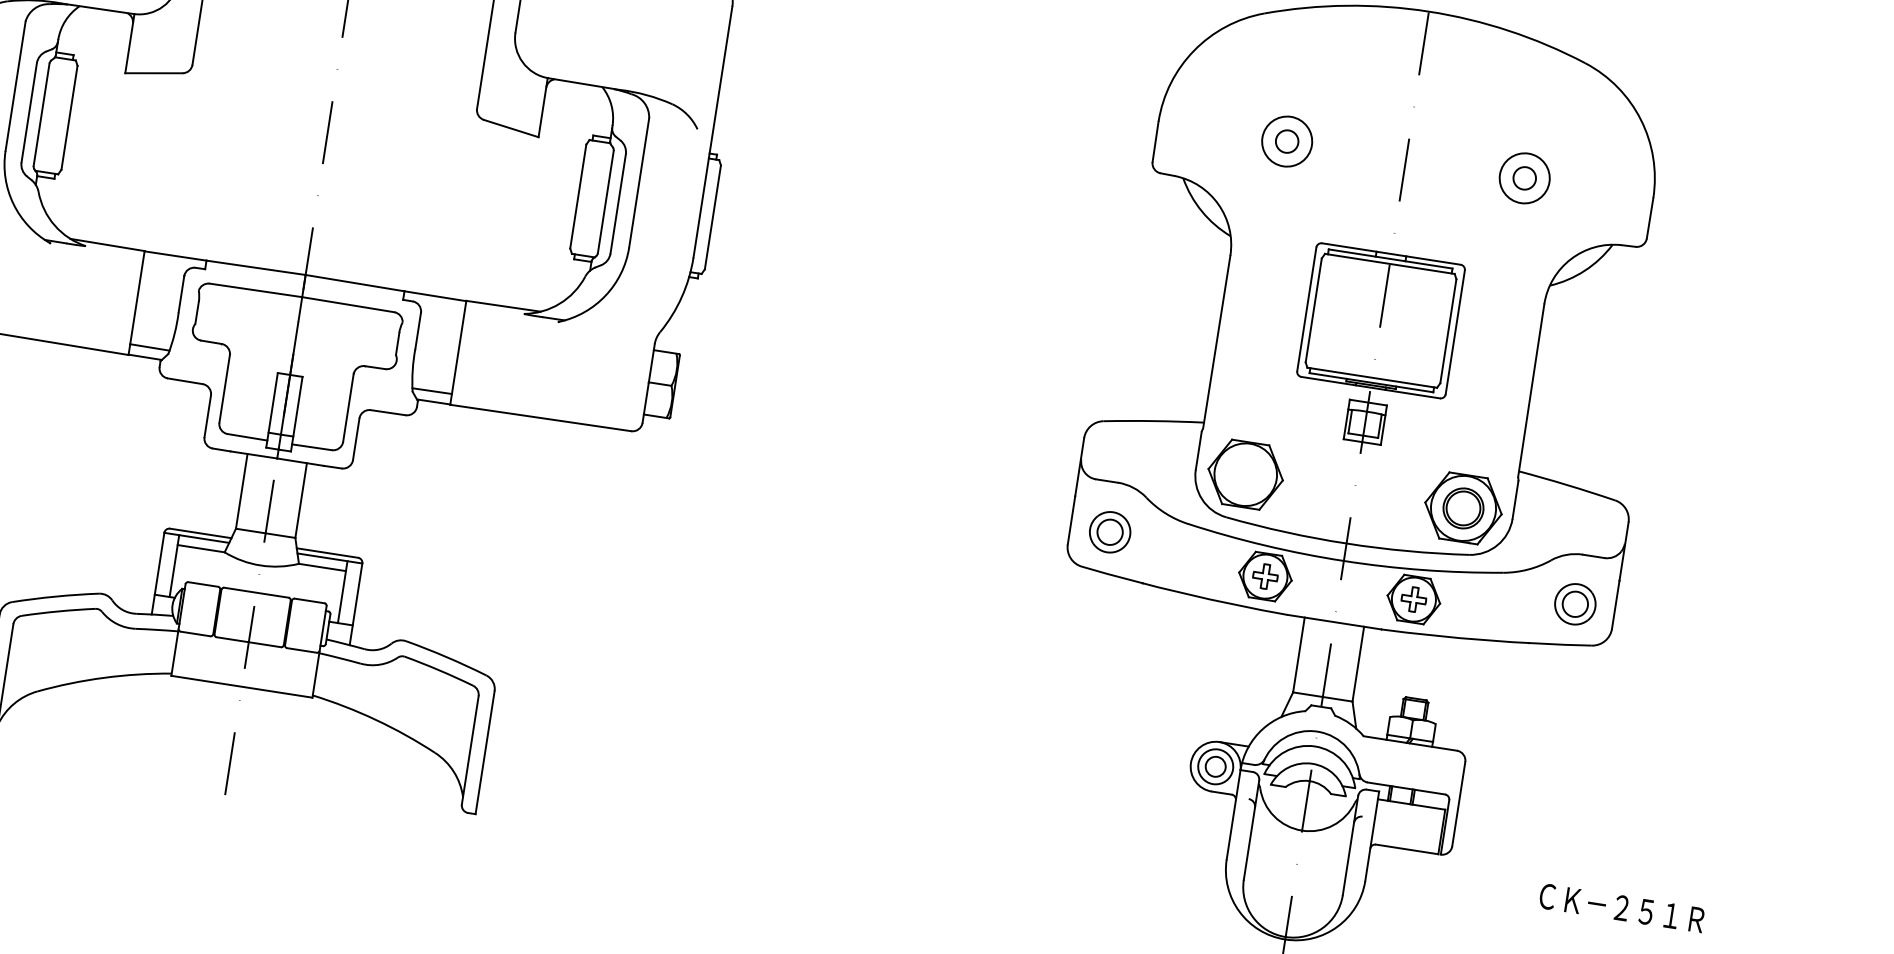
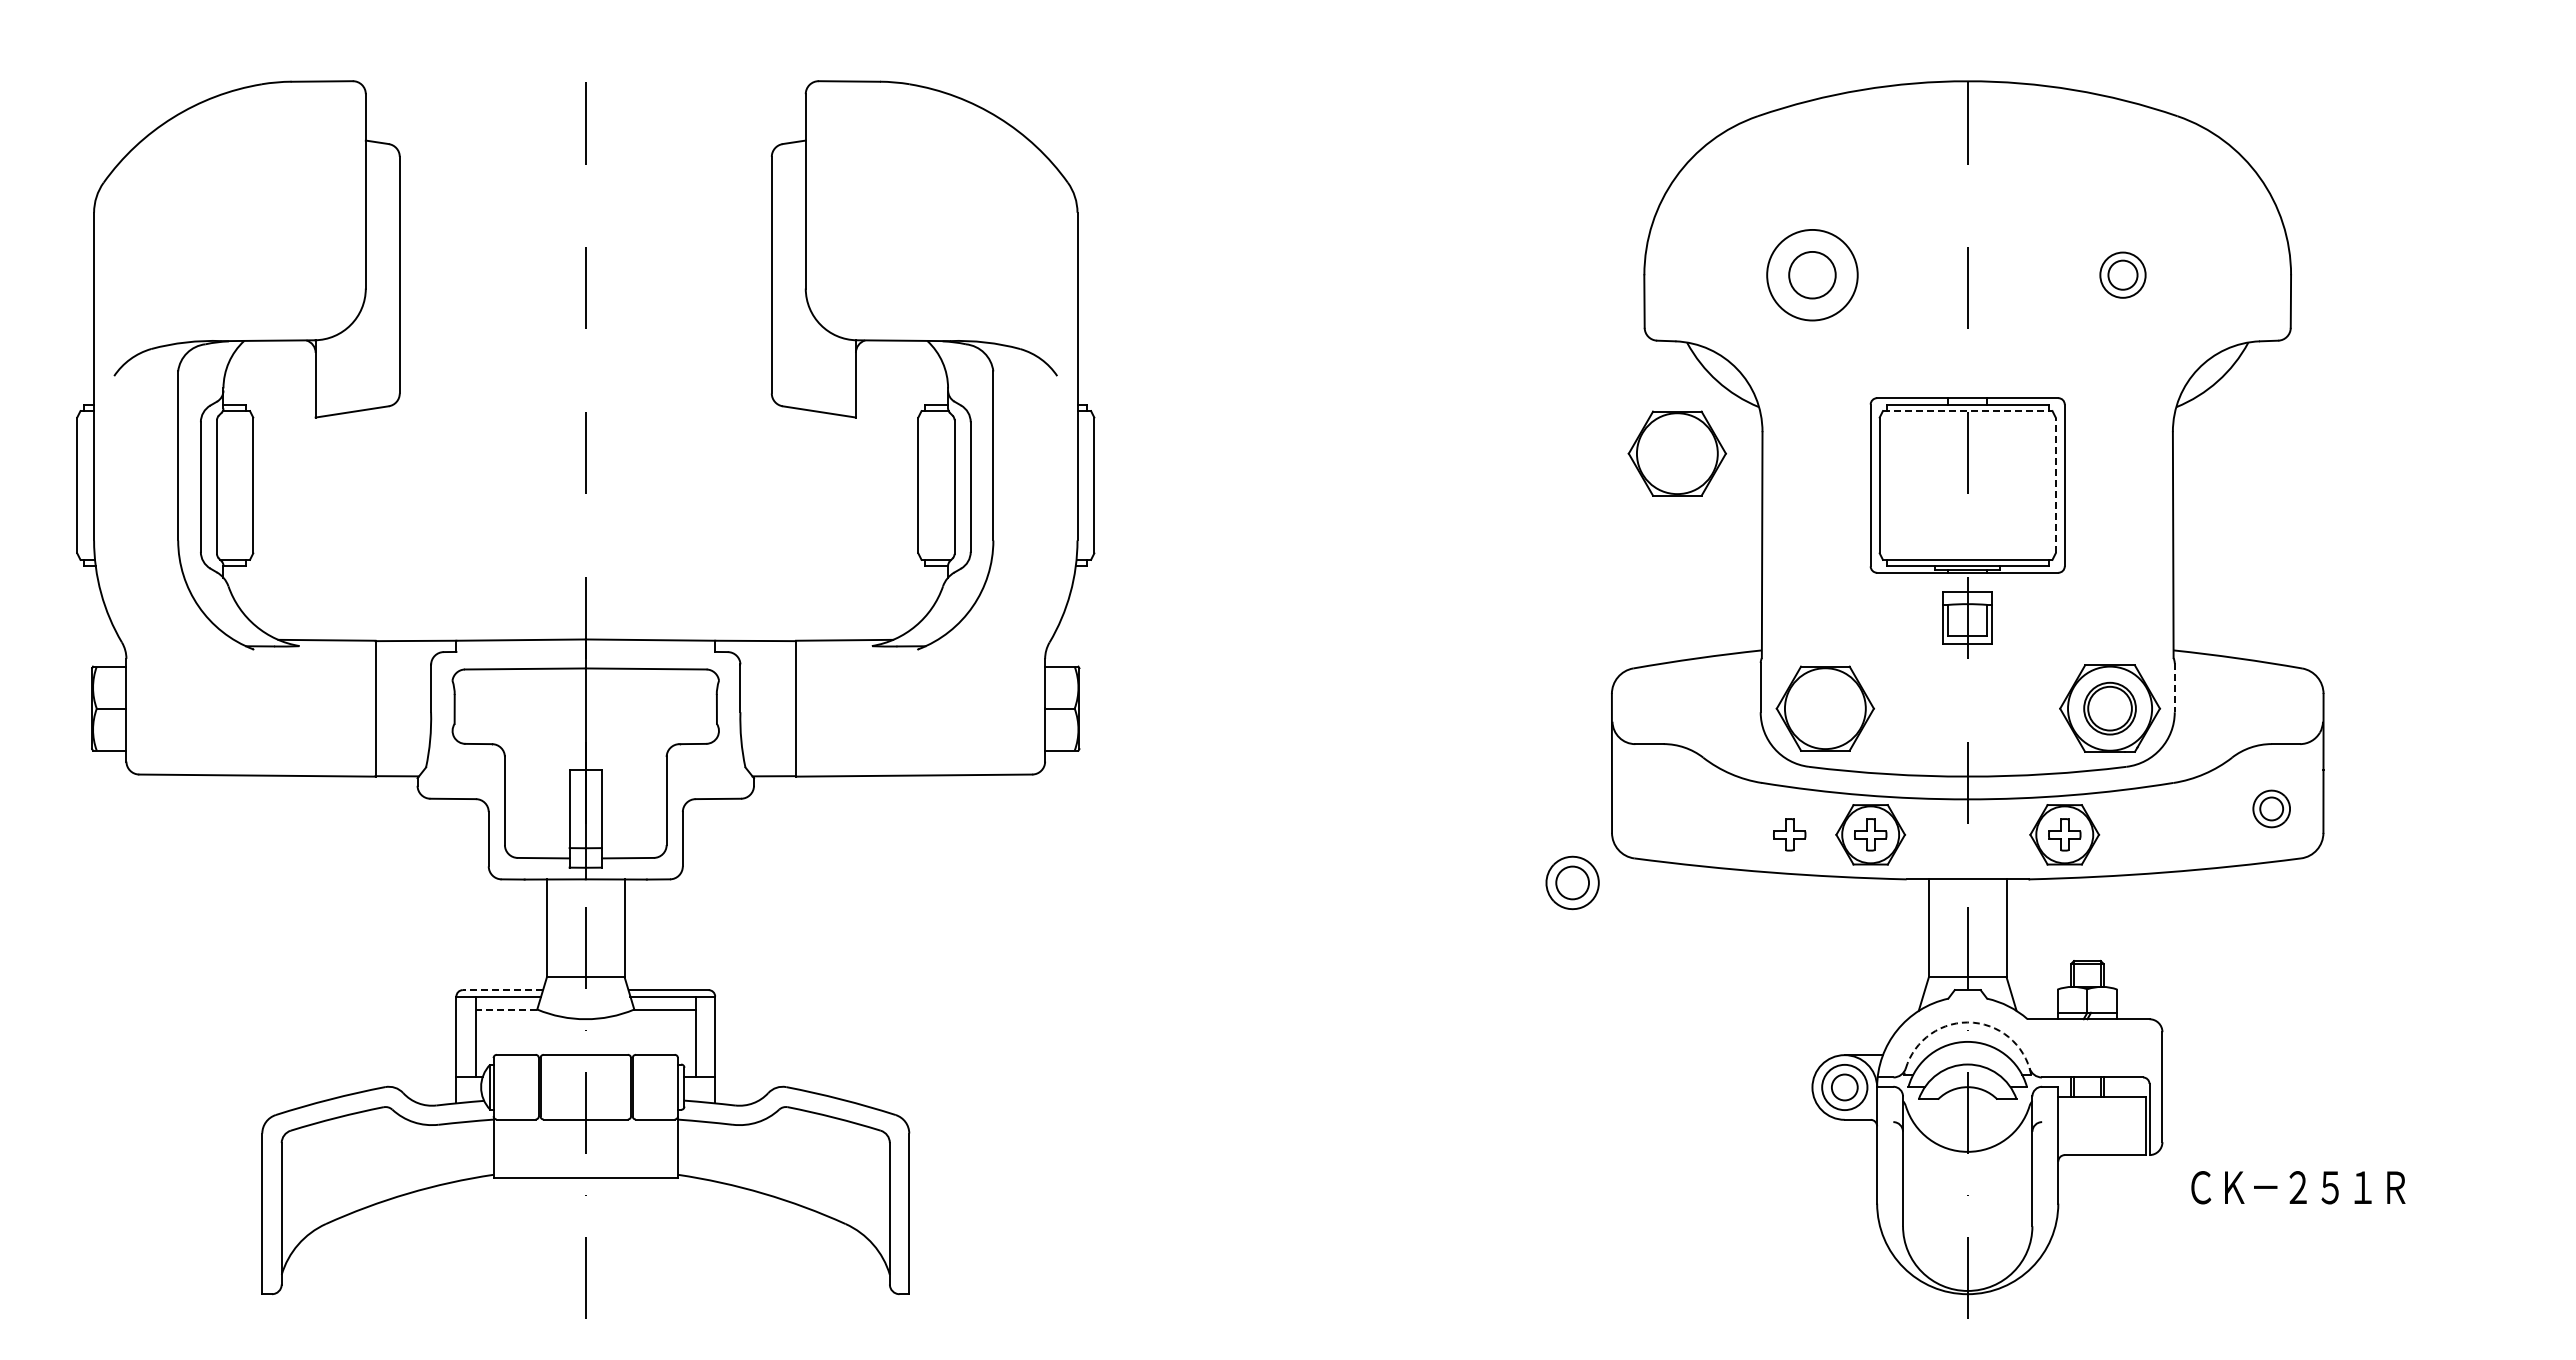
circle: (1287, 141) -> (1812, 274), size x1.4
circle: (1287, 141) -> (1812, 274), size x1.6
circle: (1524, 177) -> (2122, 274), size x0.7
part: (1162, 261) -> (1676, 453), added
line: (1389, 264) -> (1967, 411), solid -> dashed
line: (1448, 331) -> (2055, 485), solid -> dashed
line: (150, 347) -> (401, 762), removed
line: (432, 390) -> (770, 762), removed
line: (1515, 499) -> (2174, 687), solid -> dashed
part: (1110, 531) -> (1572, 882), moved
line: (200, 533) -> (502, 990), solid -> dashed
line: (201, 548) -> (506, 1009), solid -> dashed
part: (1203, 566) -> (1789, 834), added
part: (1575, 603) -> (2271, 808), size x0.7
arc: (1317, 731) -> (1967, 1022), solid -> dashed
text: (1622, 908) -> (2298, 1187), moved

